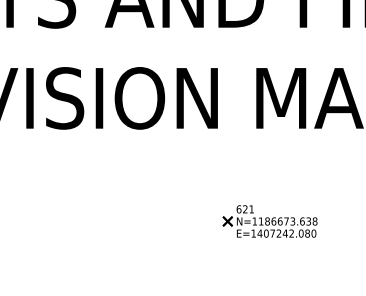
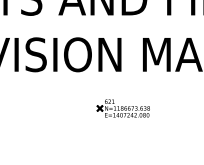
part: (268, 221) -> (122, 108), moved

